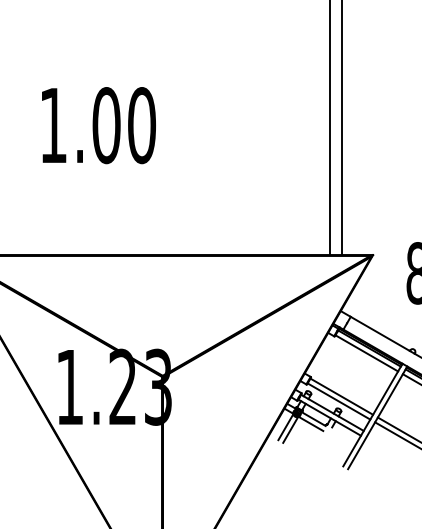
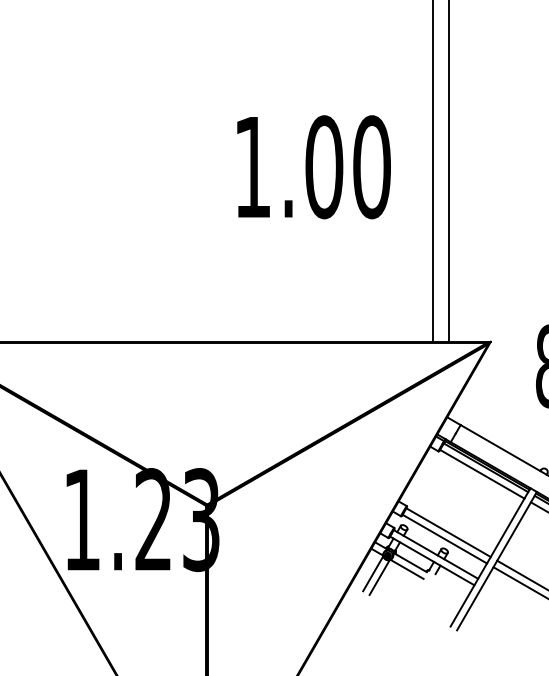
text: (98, 125) -> (313, 167), moved

